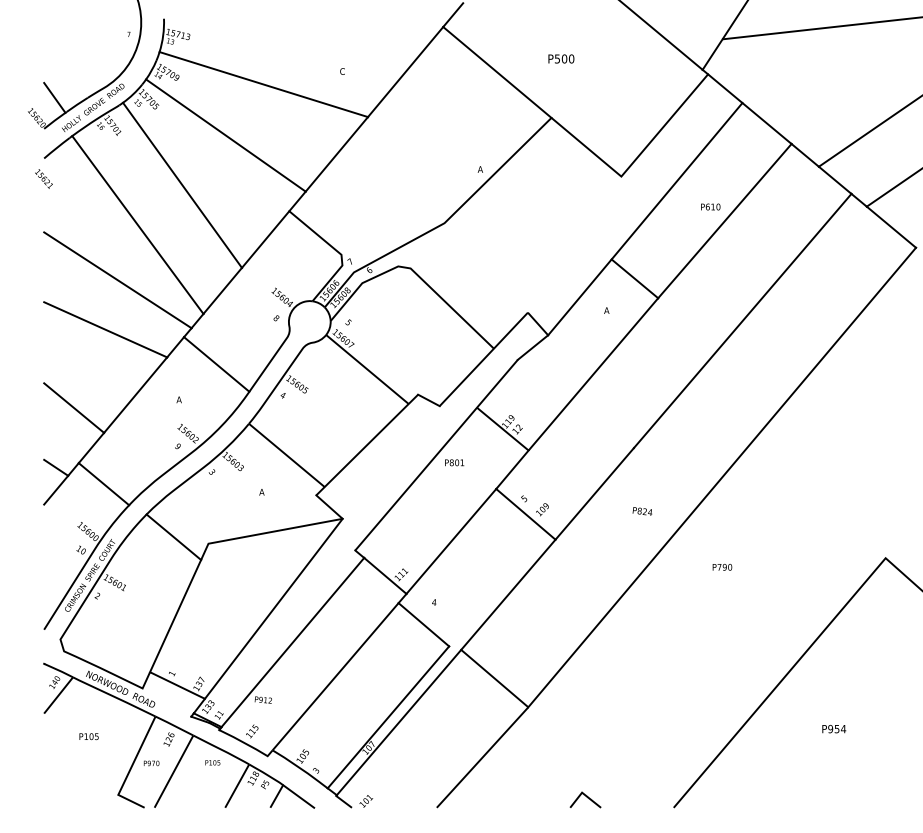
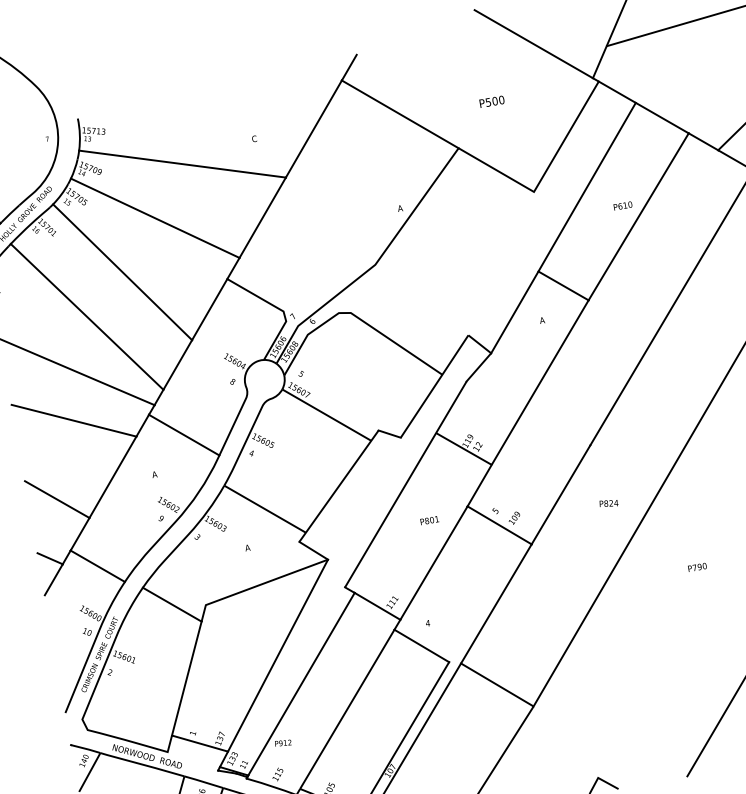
text: (561, 58) -> (492, 101), moved
text: (454, 462) -> (429, 520), moved
text: (722, 567) -> (697, 567), moved

